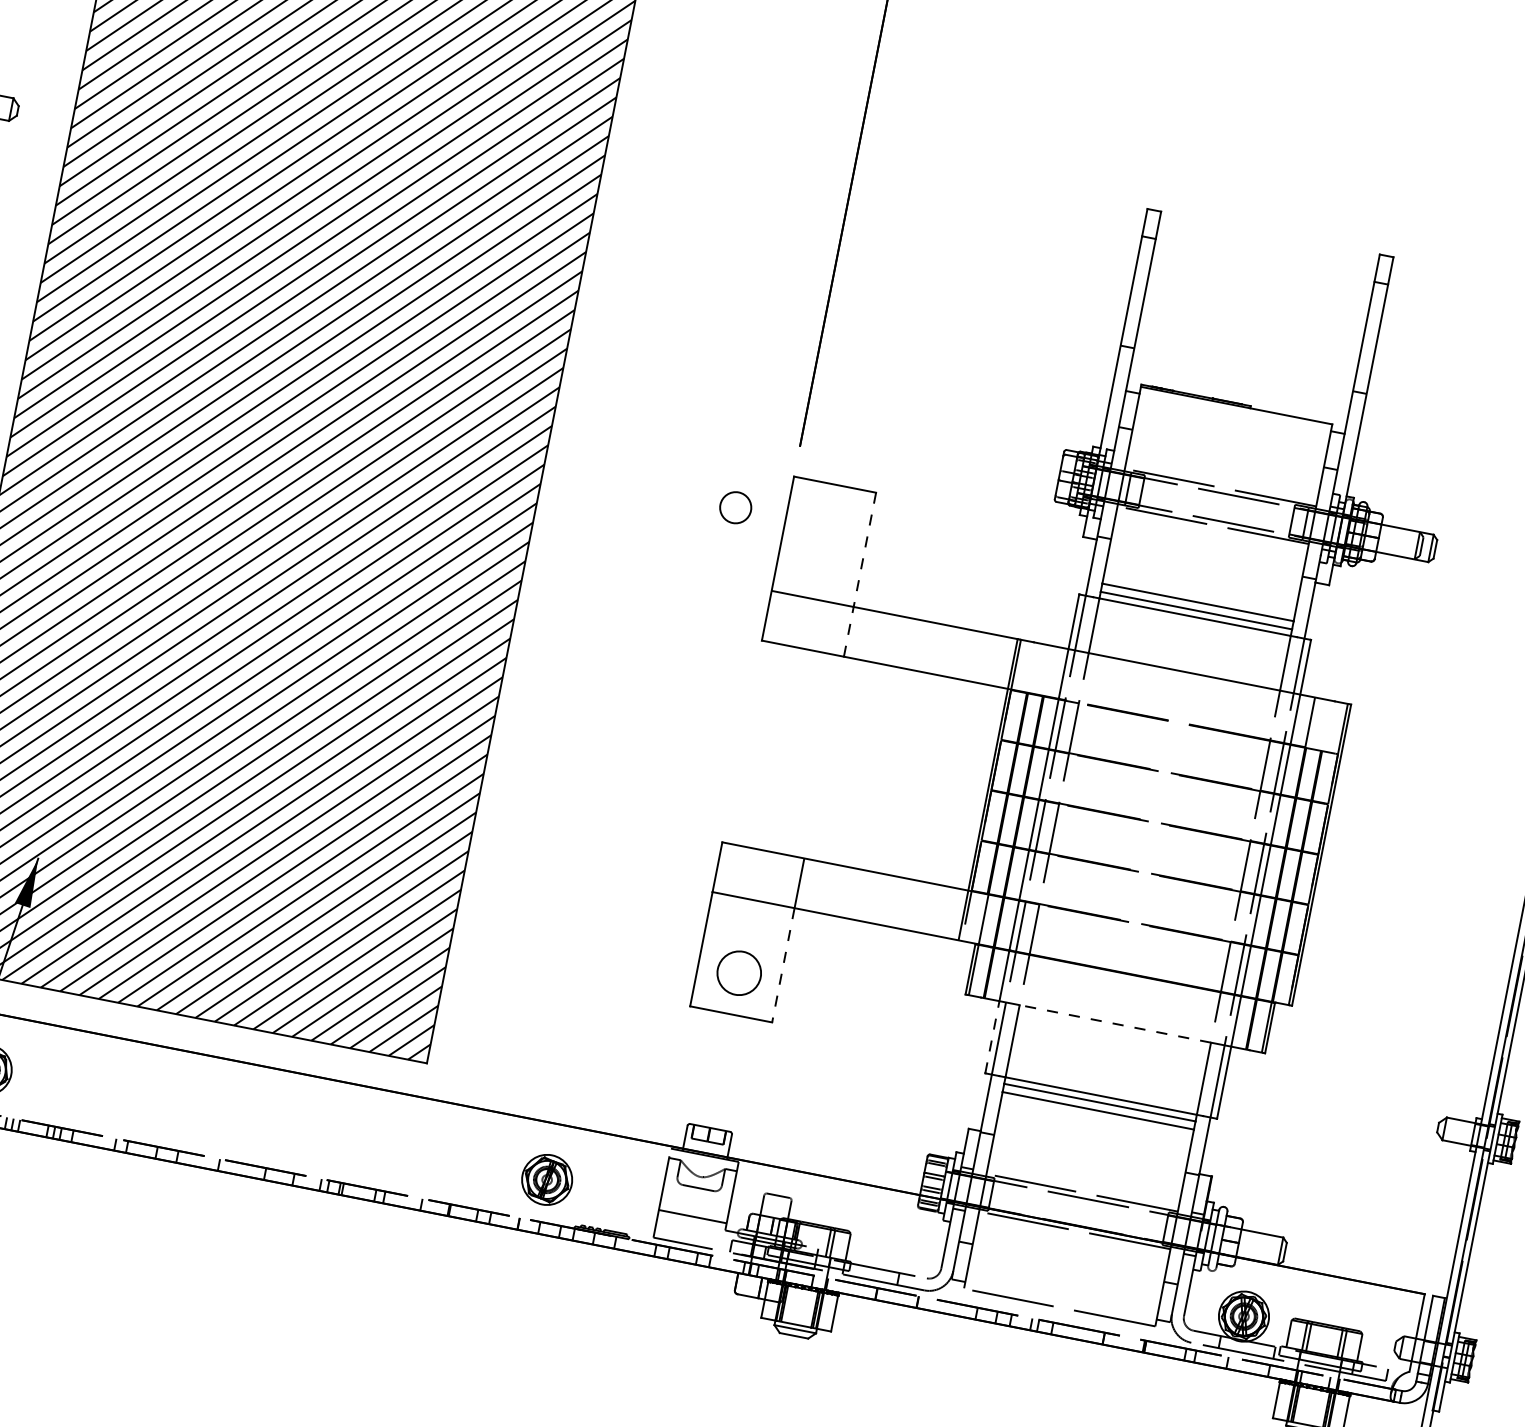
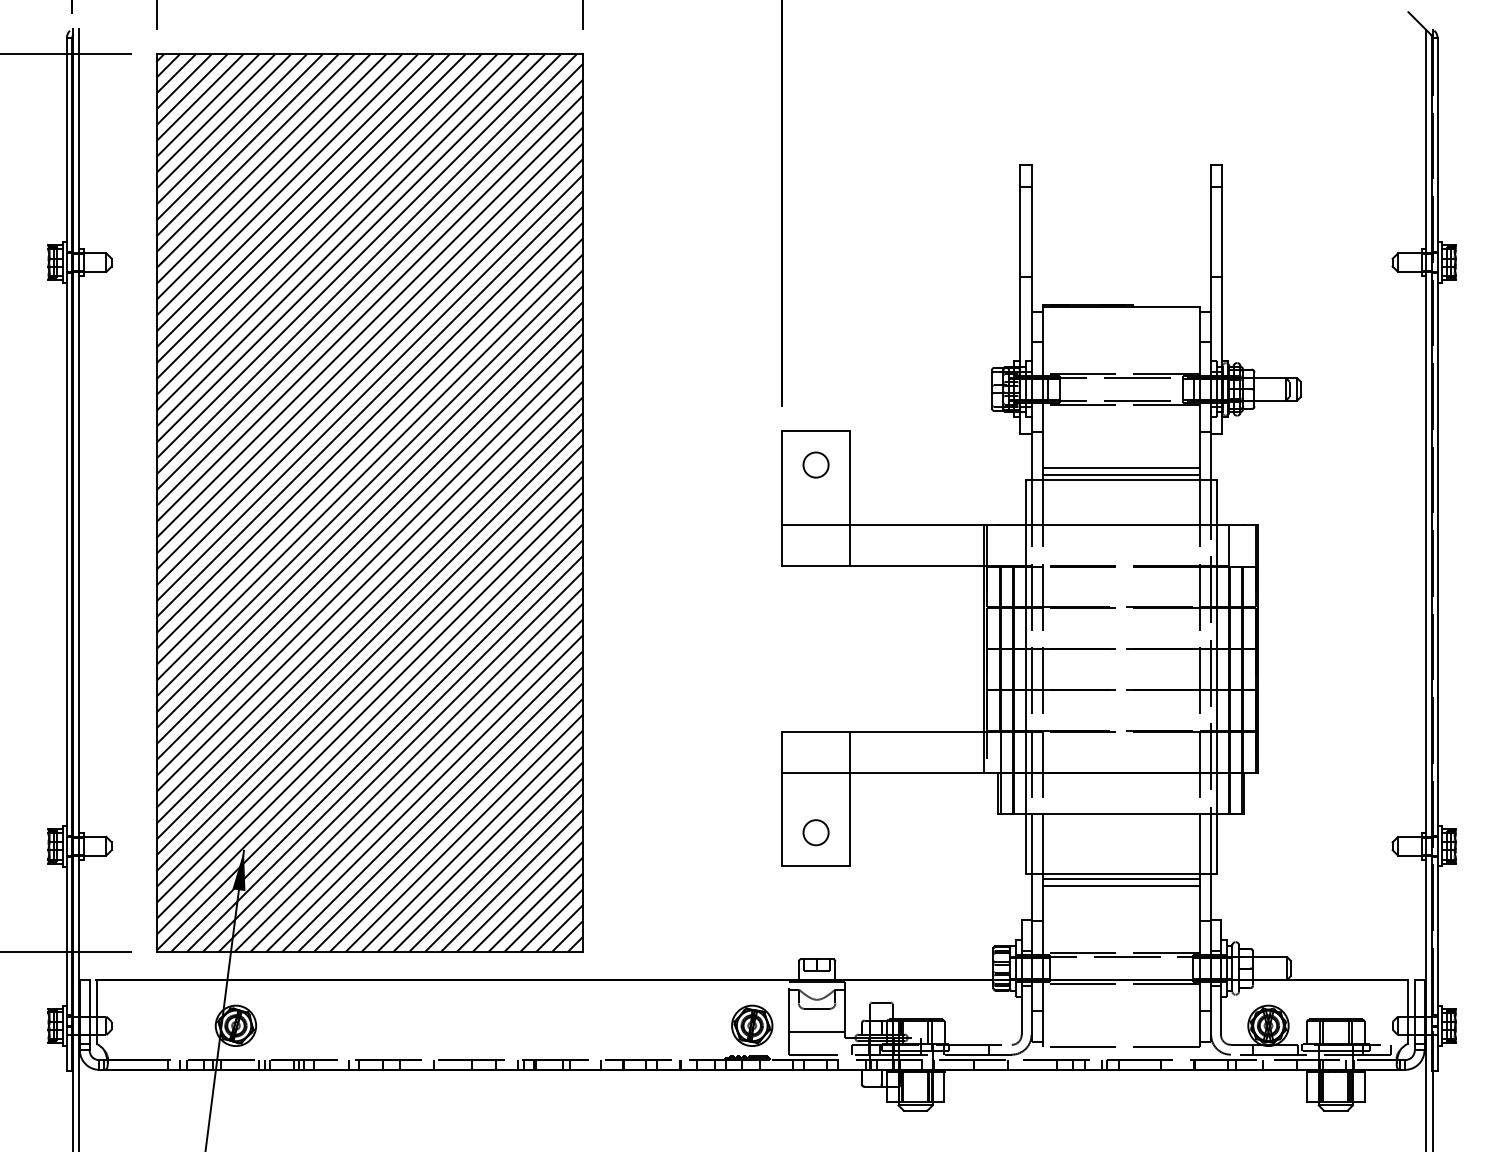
circle: (735, 506) -> (815, 464), moved
line: (859, 575) -> (849, 499), dashed -> solid
line: (783, 965) -> (849, 819), dashed -> solid
circle: (738, 972) -> (815, 832), size x0.71
line: (1115, 1024) -> (1121, 814), dashed -> solid
line: (992, 1036) -> (1026, 843), dashed -> solid
part: (547, 1179) -> (752, 1025), moved

